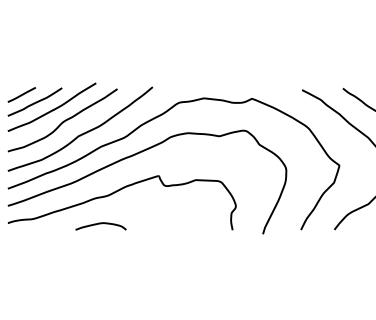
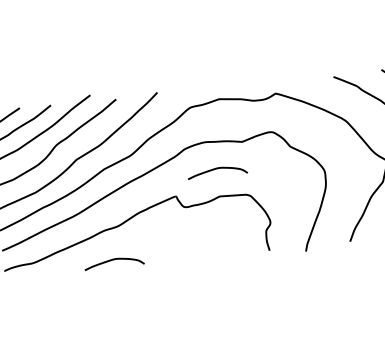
curve: (195, 157) -> (216, 169), added

